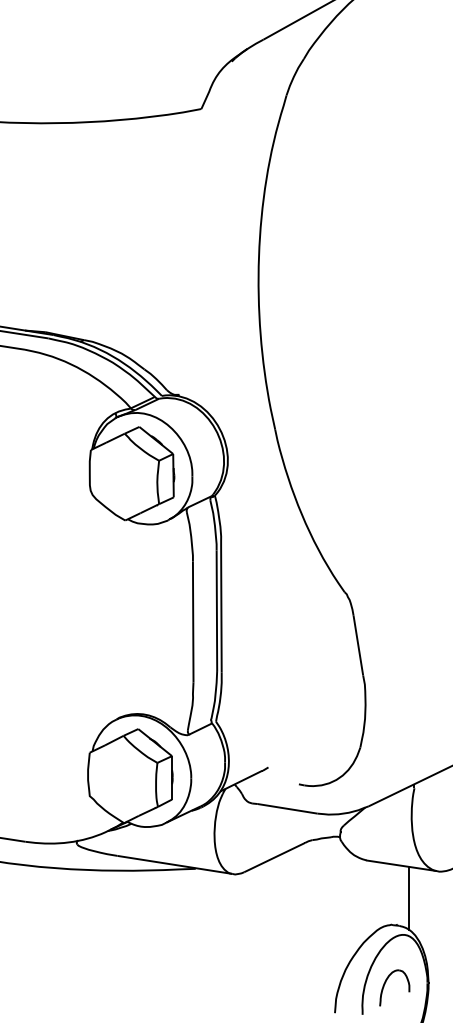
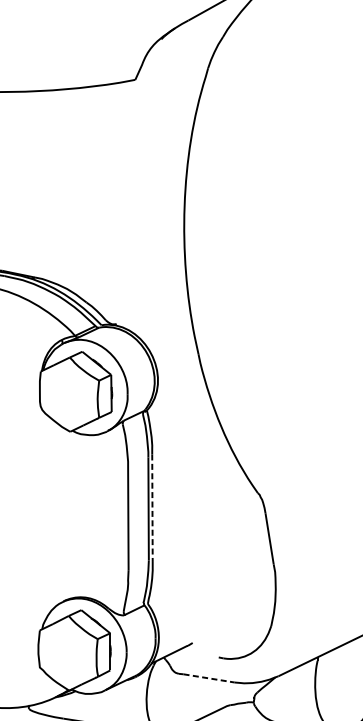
line: (221, 609) -> (152, 507), solid -> dashed
line: (288, 808) -> (209, 678), solid -> dashed

